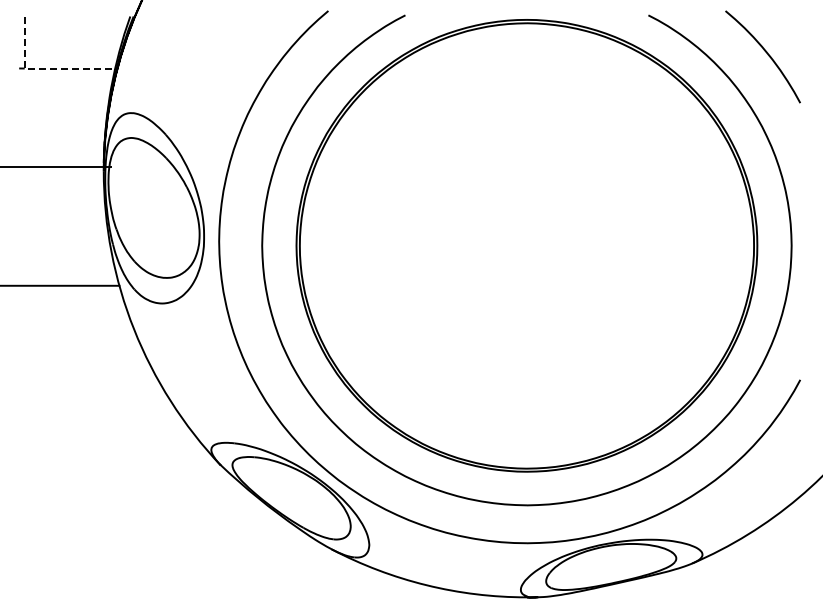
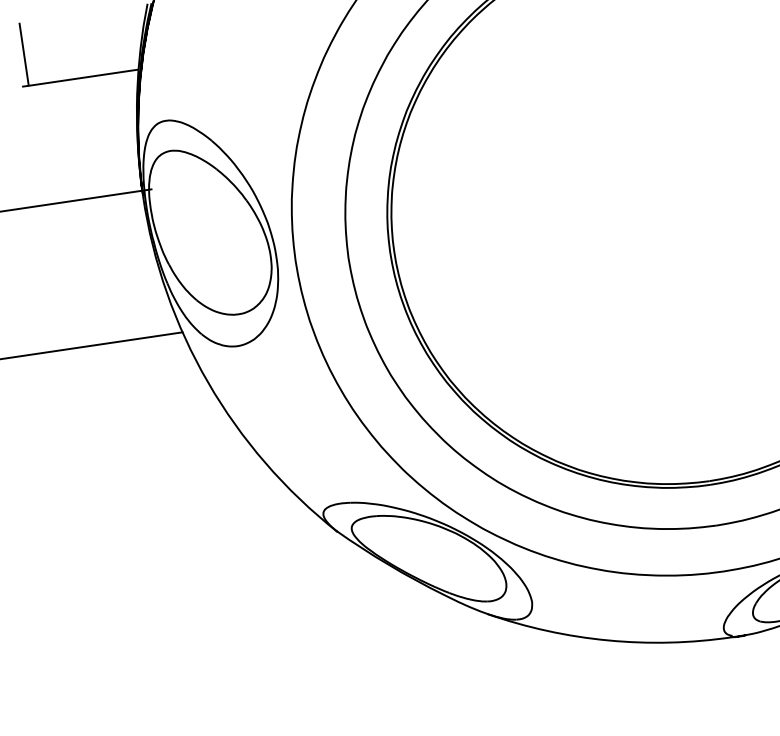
line: (43, 68) -> (51, 82), dashed -> solid

